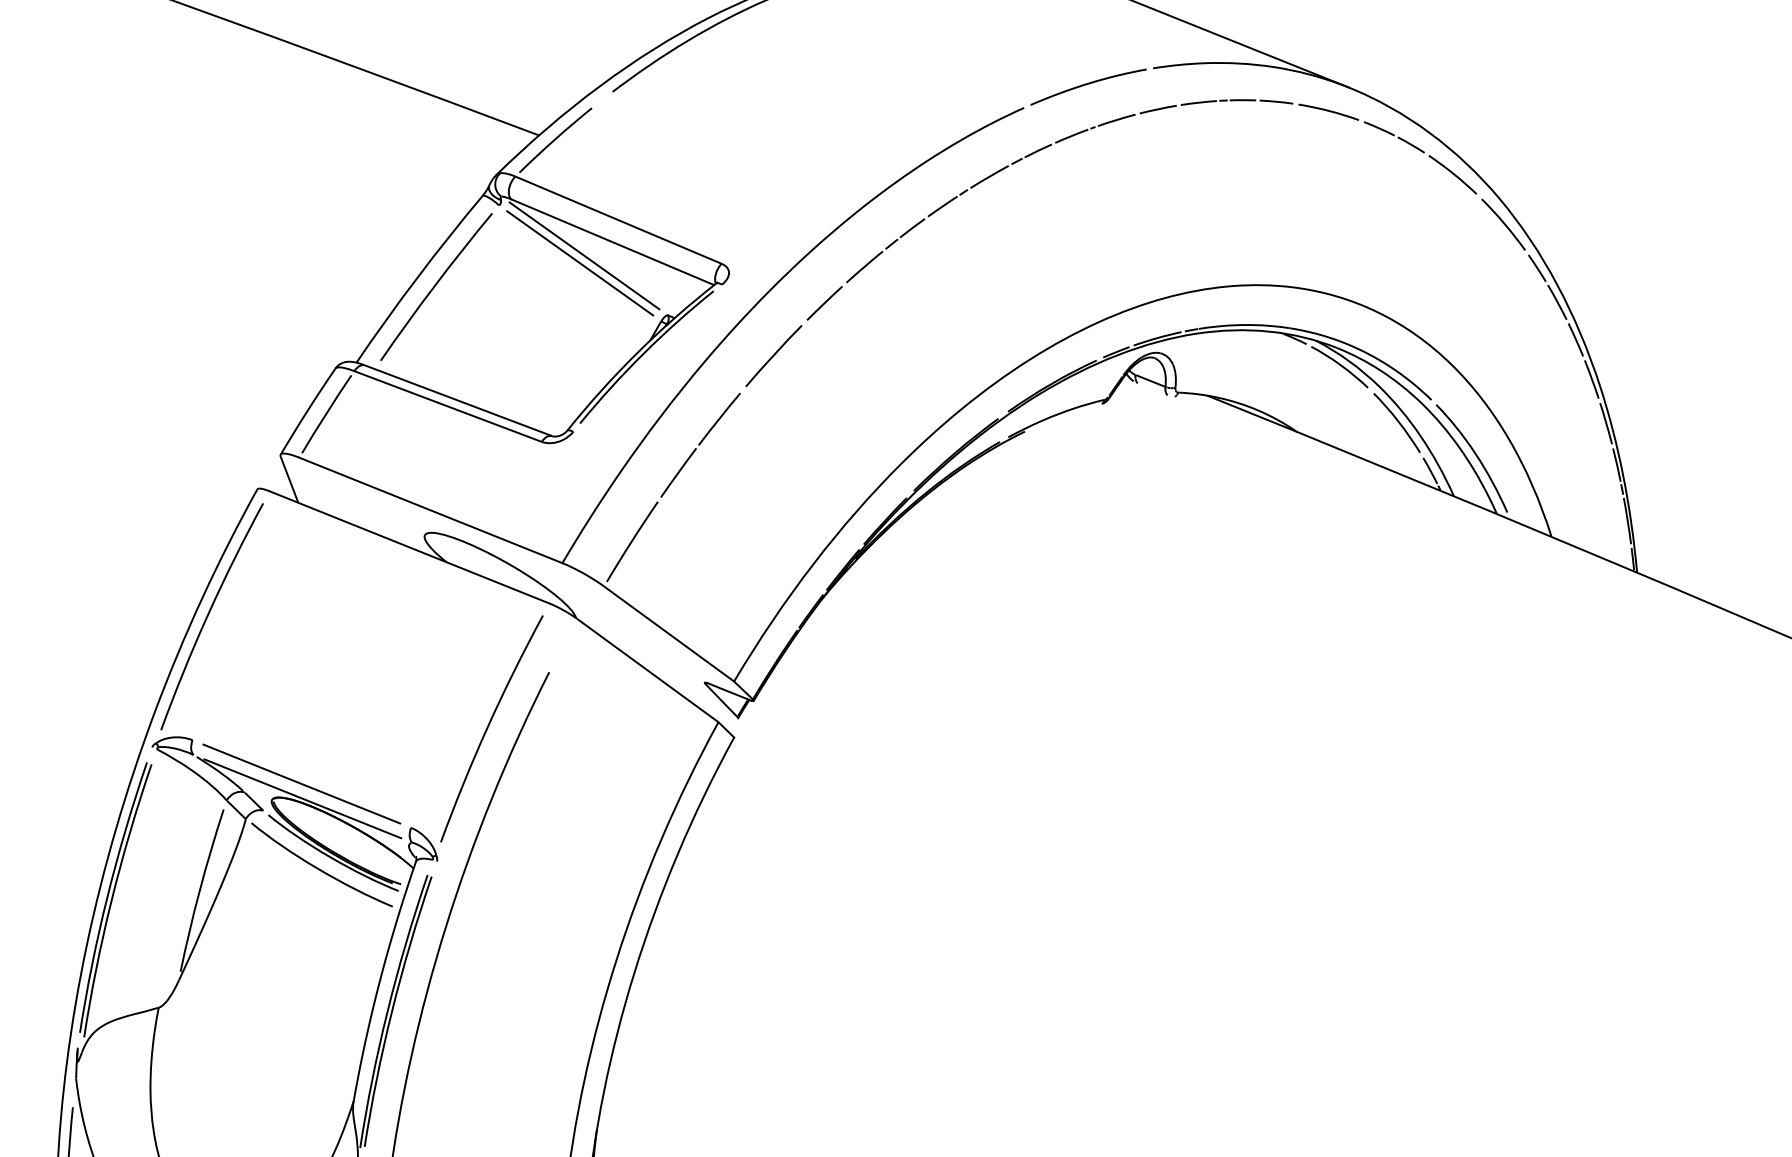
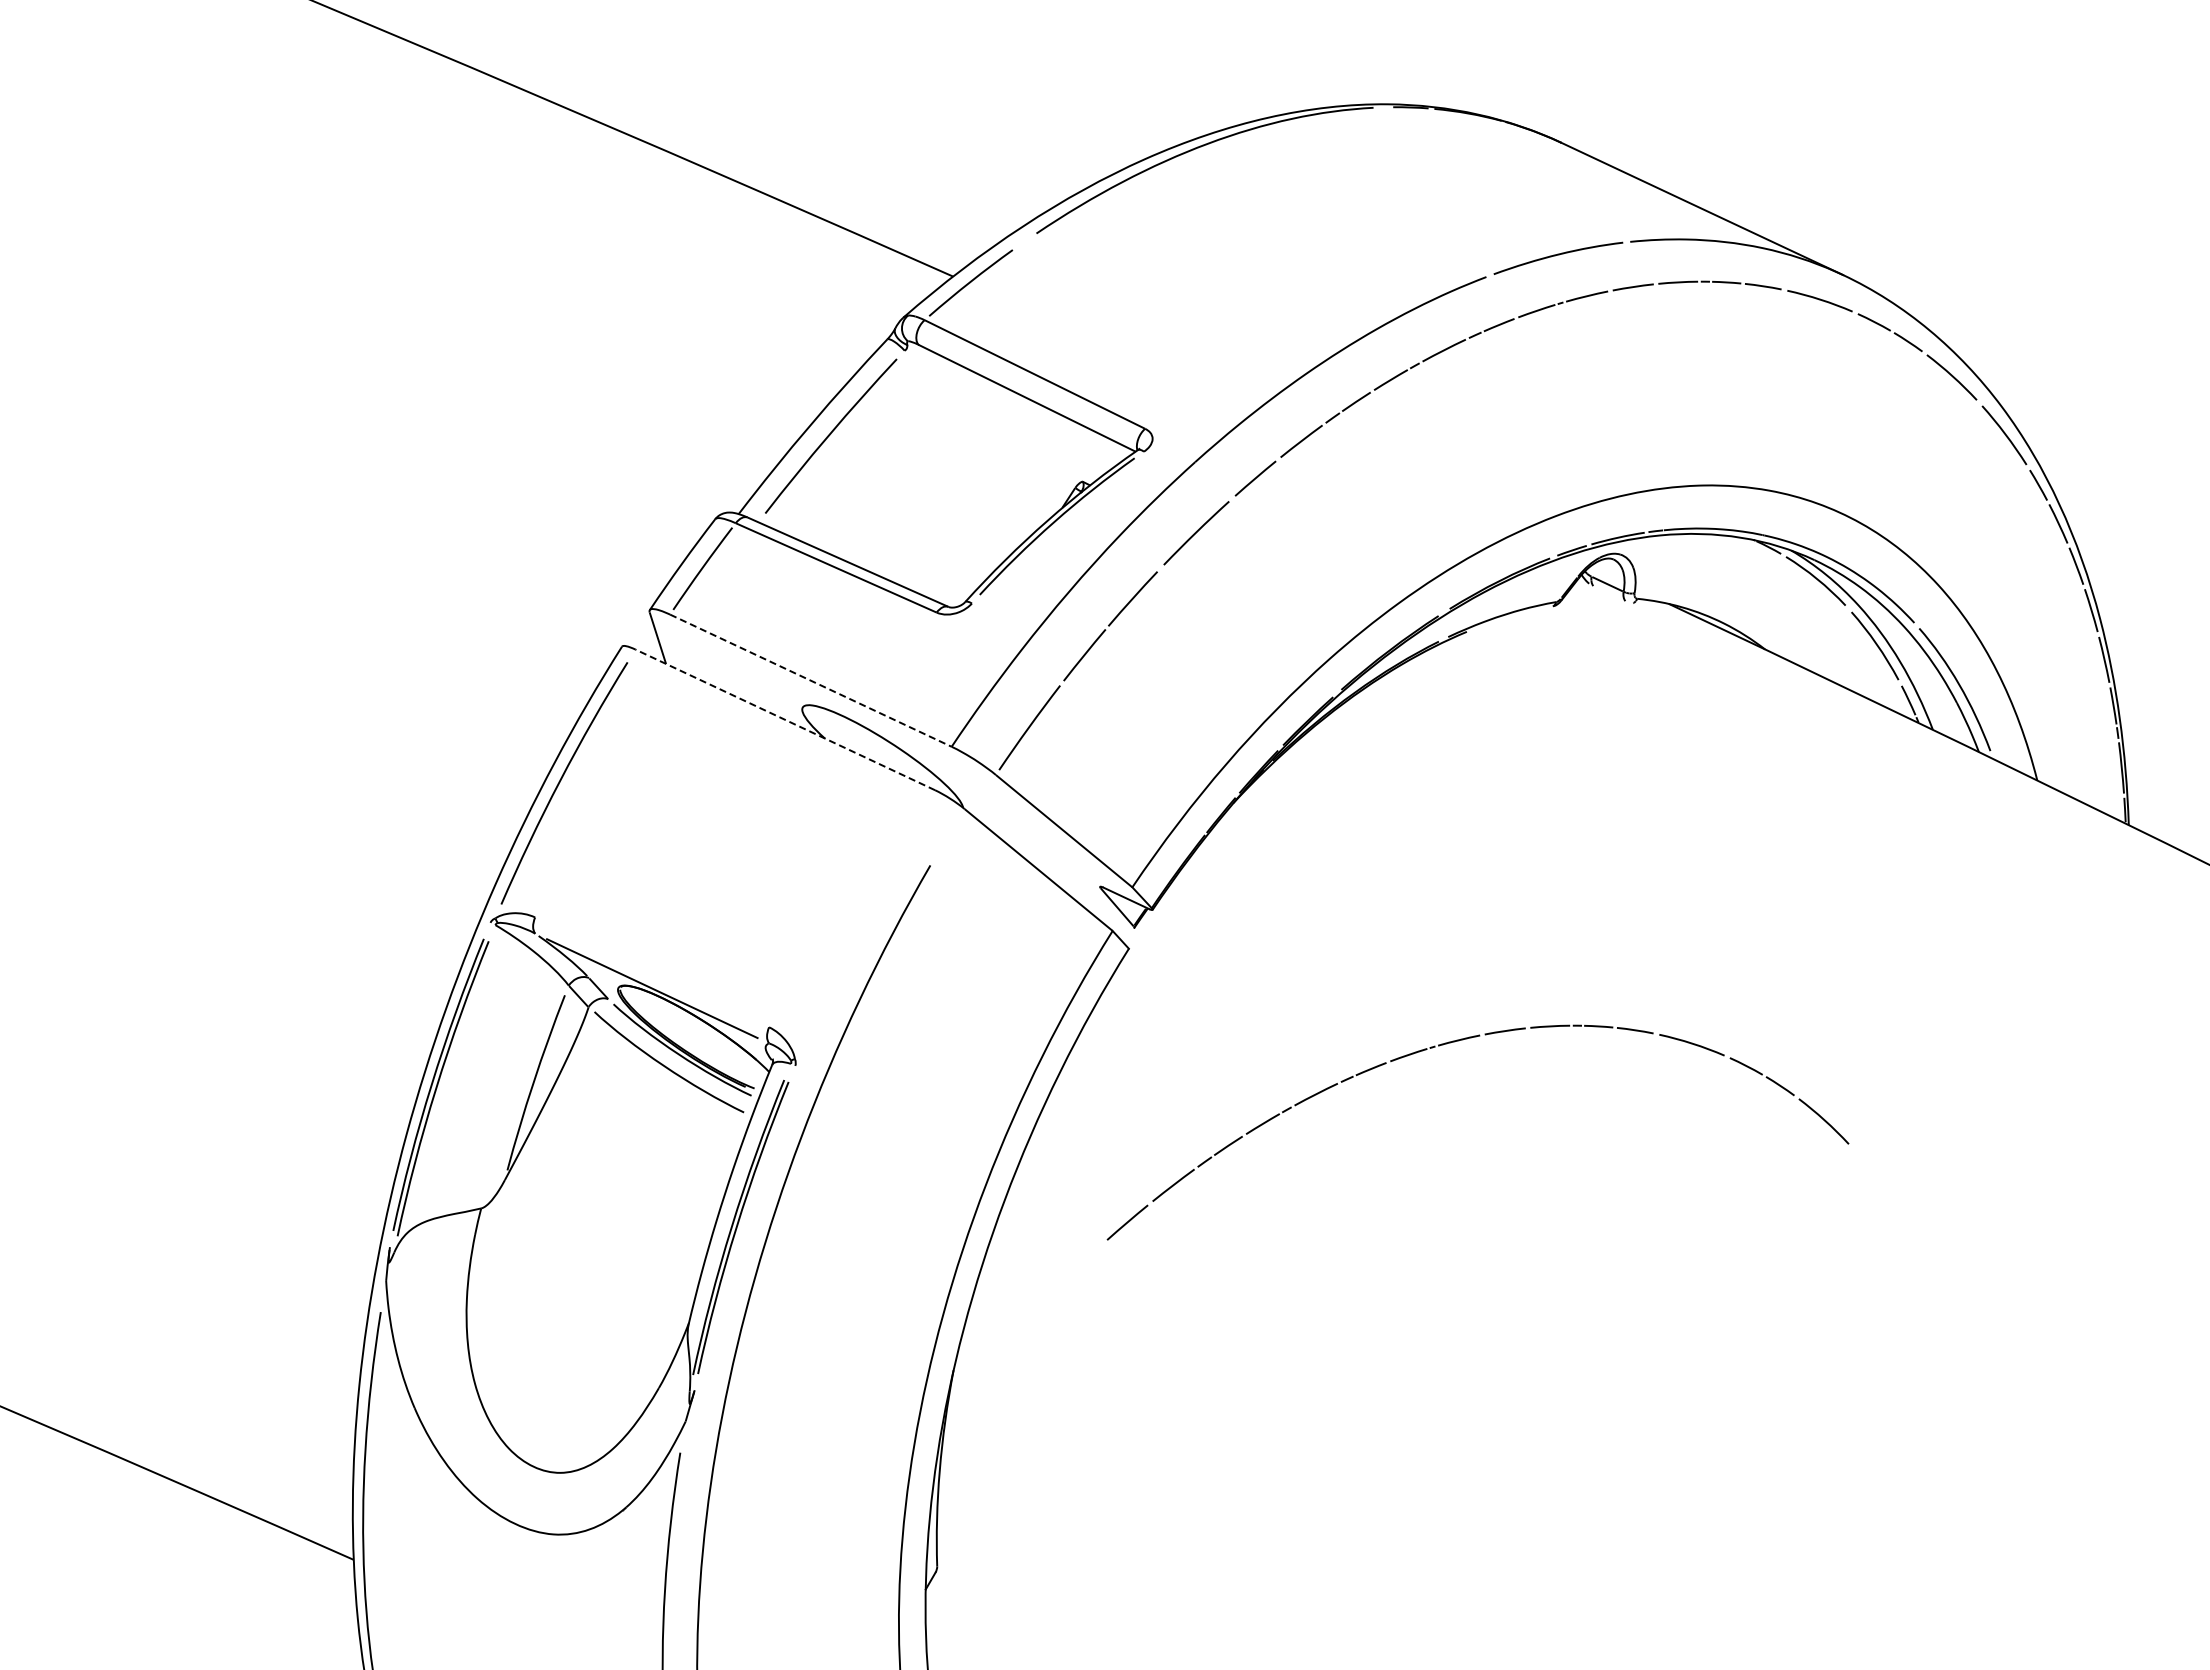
line: (583, 255) -> (994, 411), removed
line: (579, 263) -> (989, 419), removed
line: (430, 510) -> (810, 680), solid -> dashed
line: (408, 547) -> (784, 719), solid -> dashed
curve: (488, 727) -> (860, 922), removed
line: (301, 783) -> (651, 971), removed
part: (1039, 804) -> (1459, 1041), added

